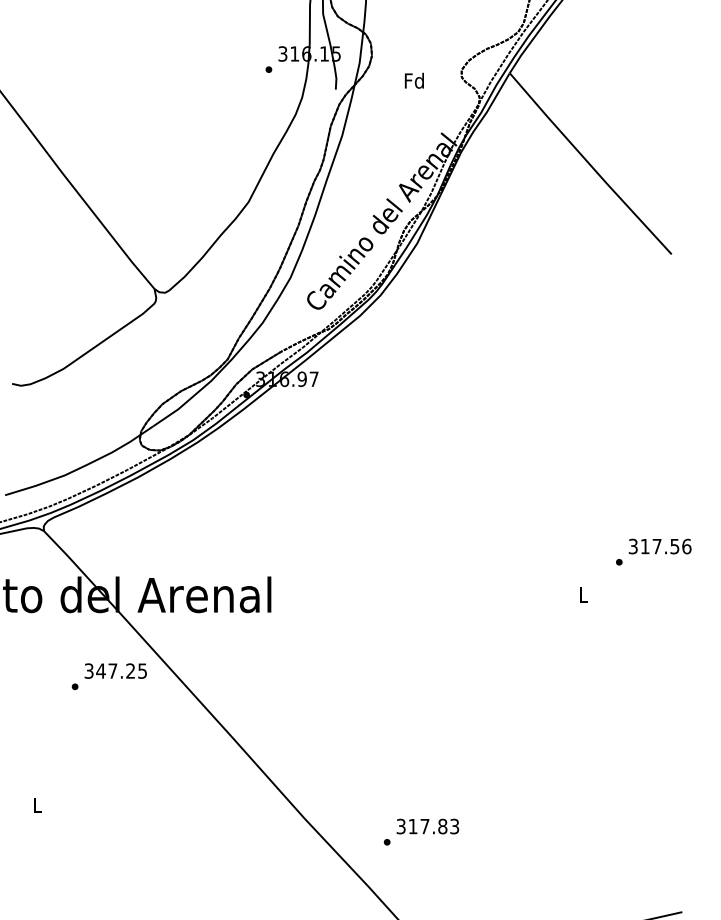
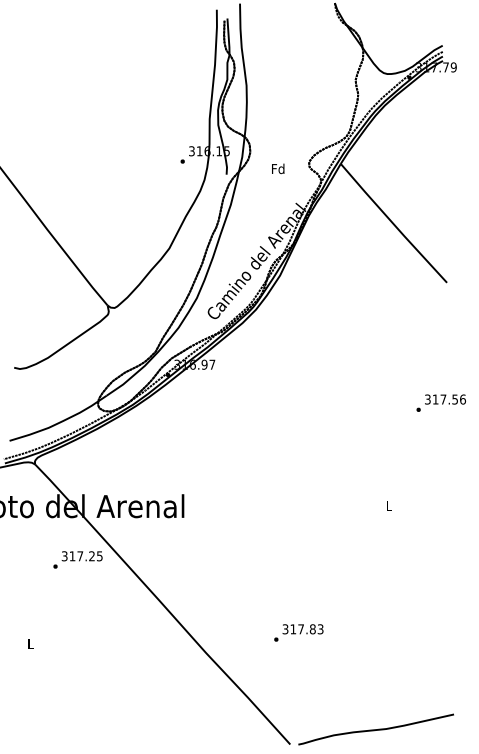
text: (652, 551) -> (440, 402), moved
text: (100, 671) -> (72, 556), 347.25 -> 317.25
text: (420, 831) -> (298, 632), moved

